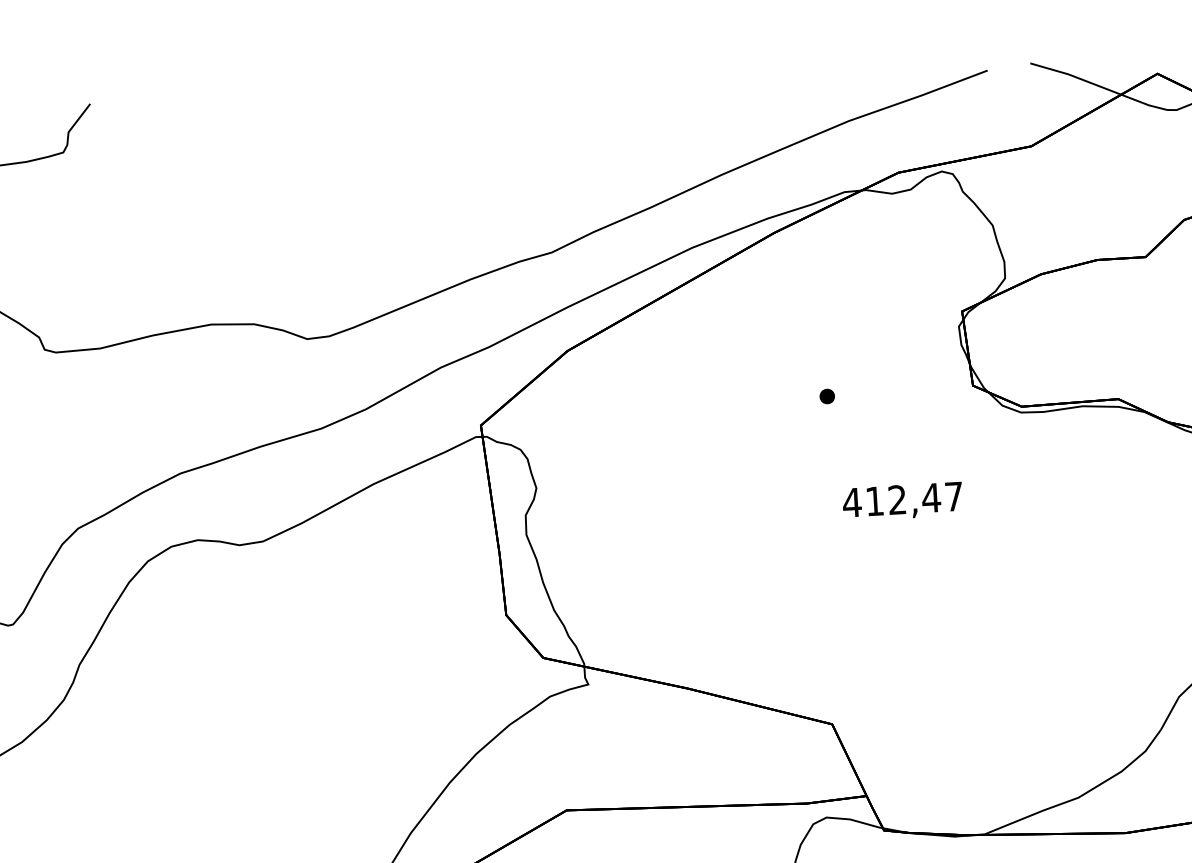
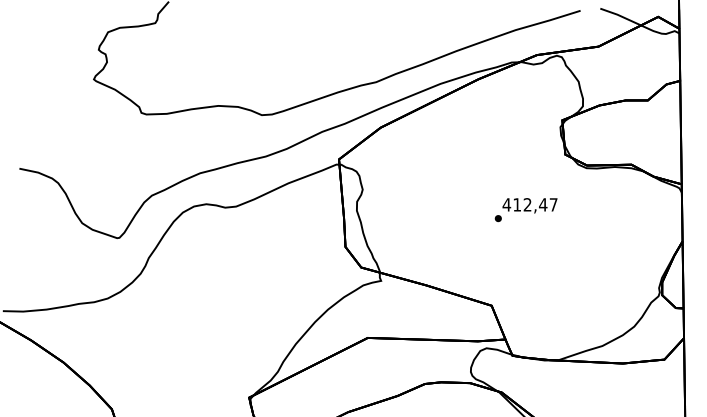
part: (825, 396) -> (497, 218), moved

